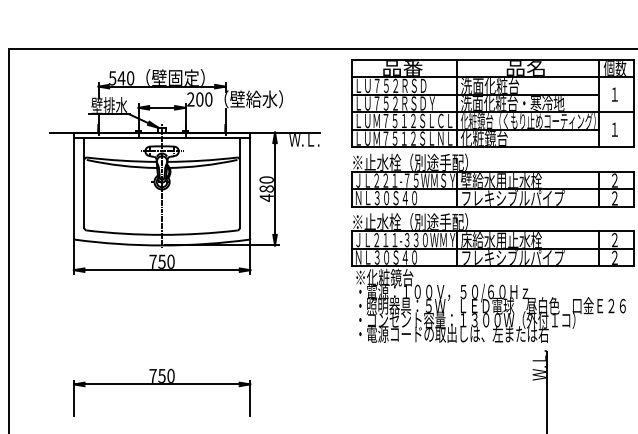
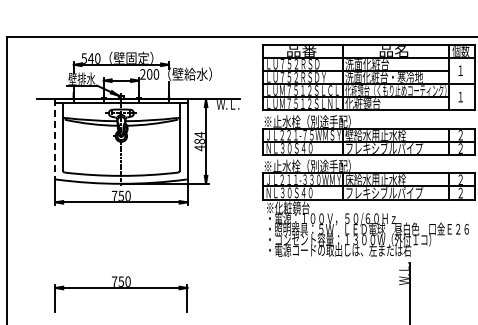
text: (266, 179) -> (199, 134), 480 -> 484
line: (74, 184) -> (55, 138), solid -> dashed

